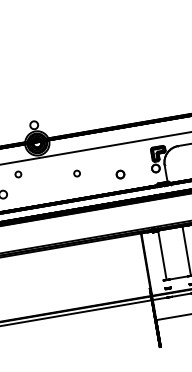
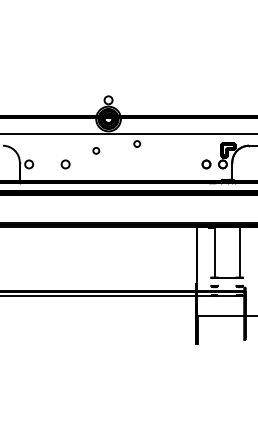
circle: (77, 173) -> (137, 143), moved
circle: (18, 174) -> (96, 150), moved
part: (120, 174) -> (206, 164), moved

